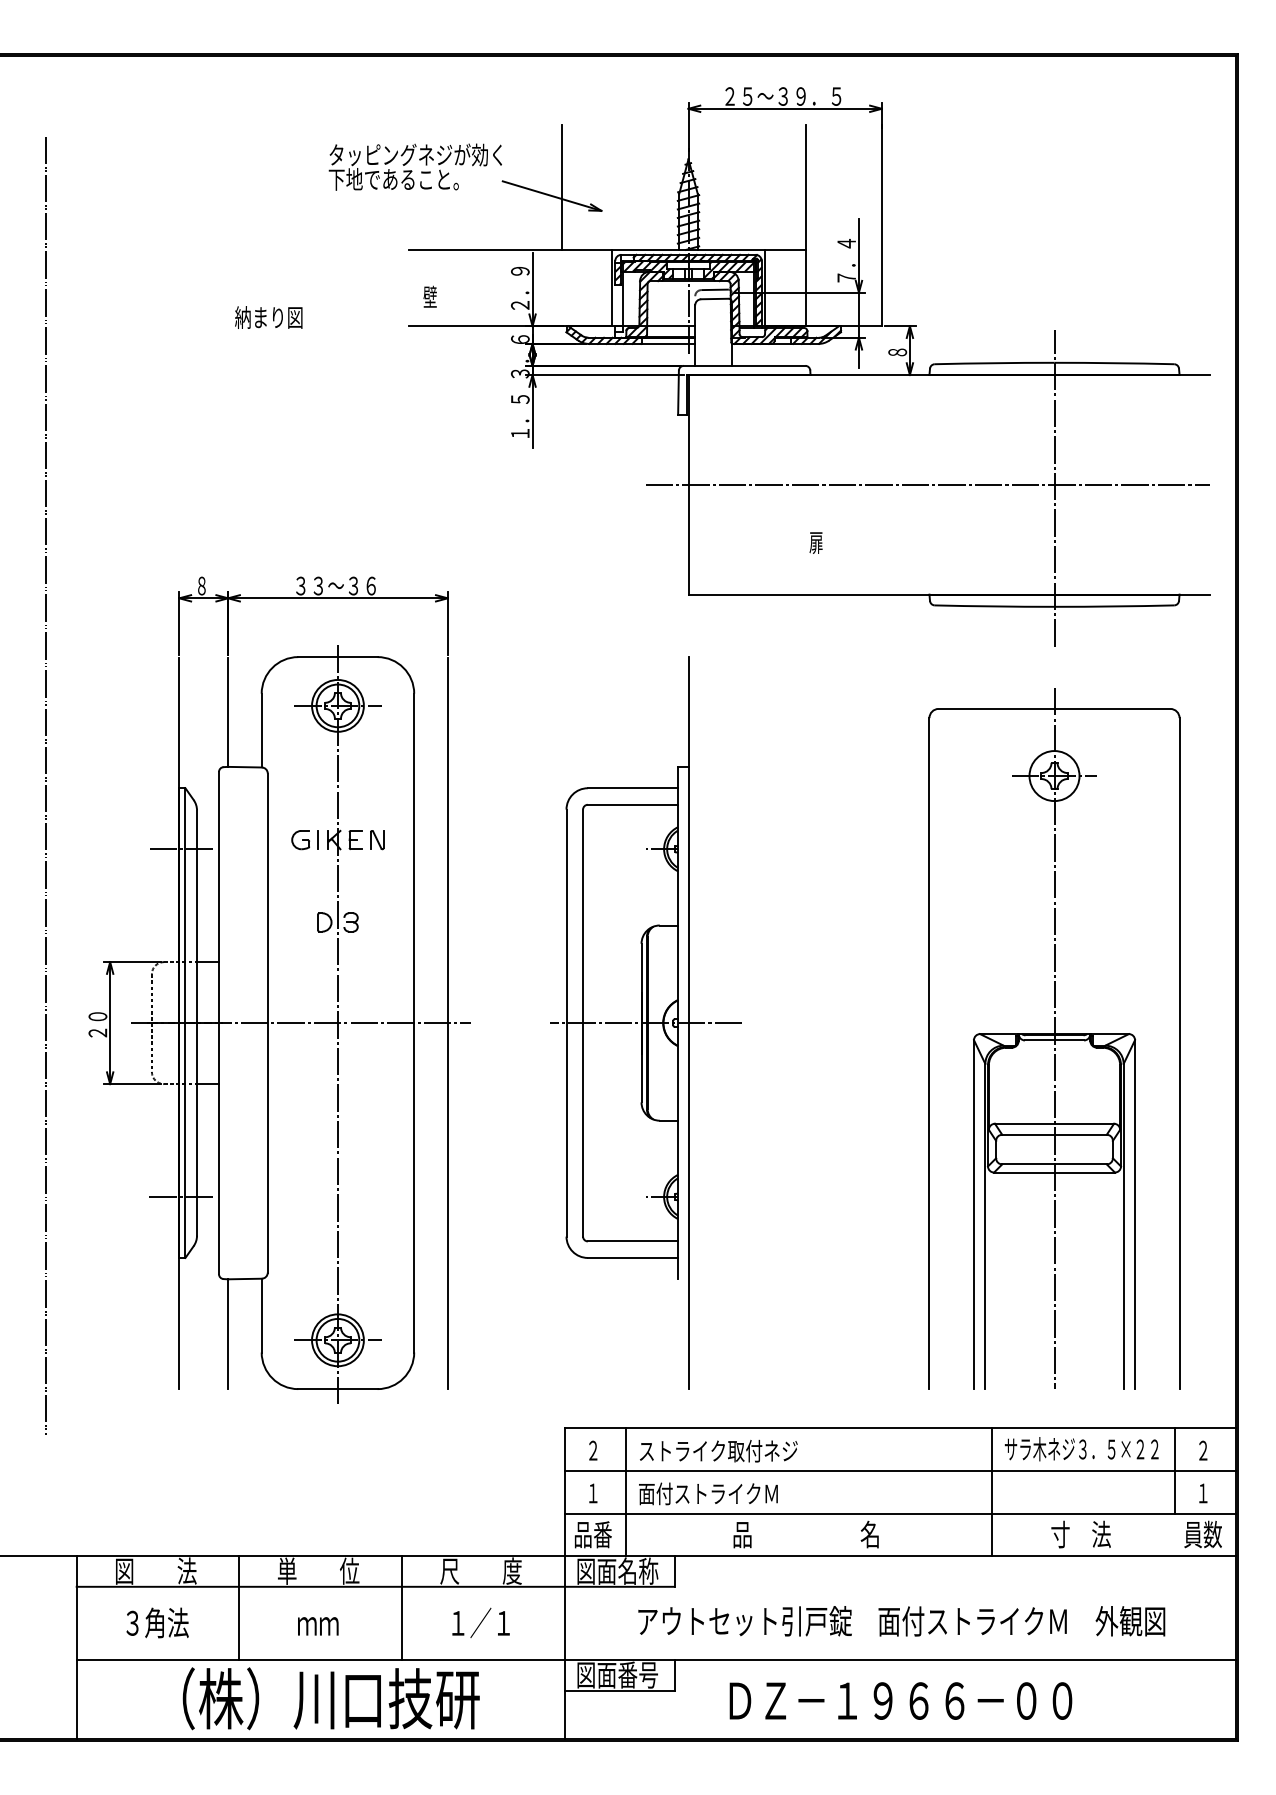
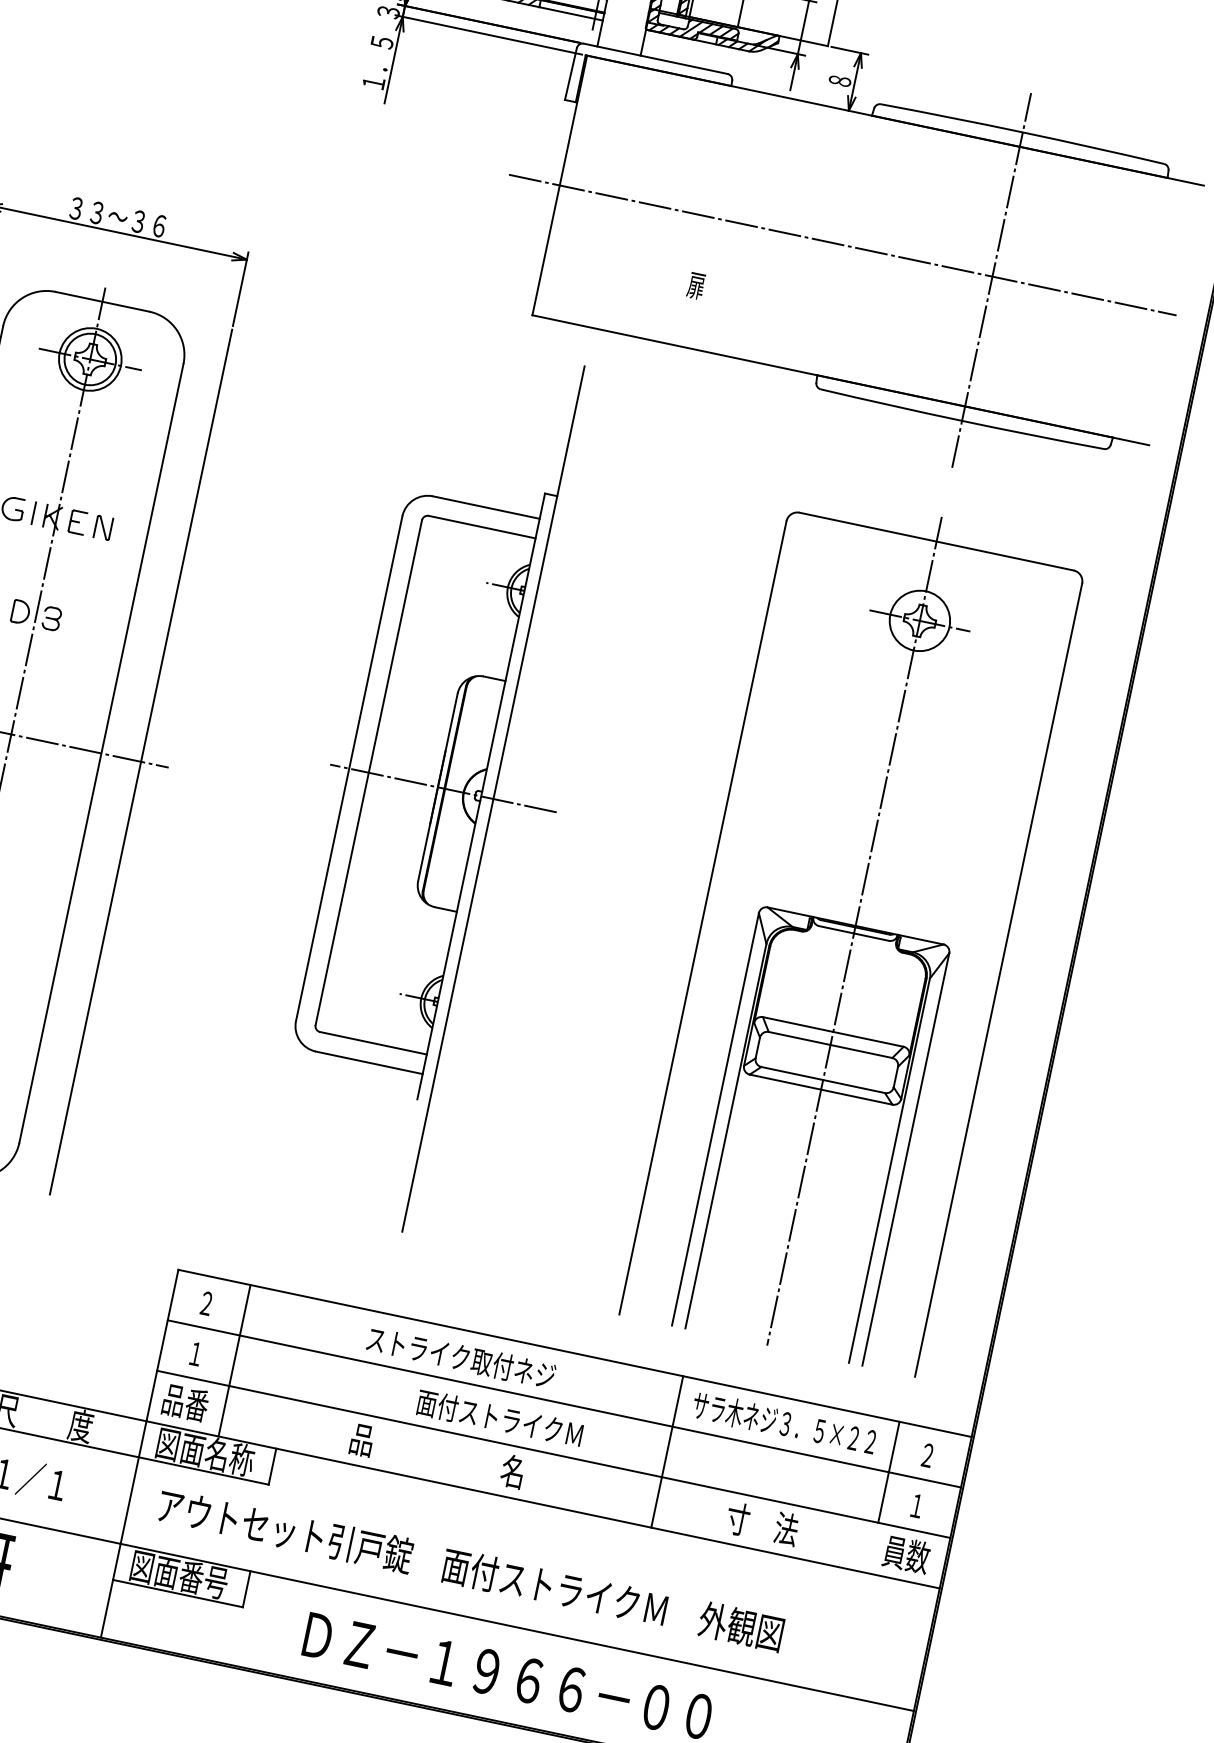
part: (645, 1022) -> (442, 787), moved
text: (718, 1450) -> (461, 1356), moved
text: (708, 1493) -> (500, 1418), moved
text: (901, 1621) -> (470, 1570), moved

